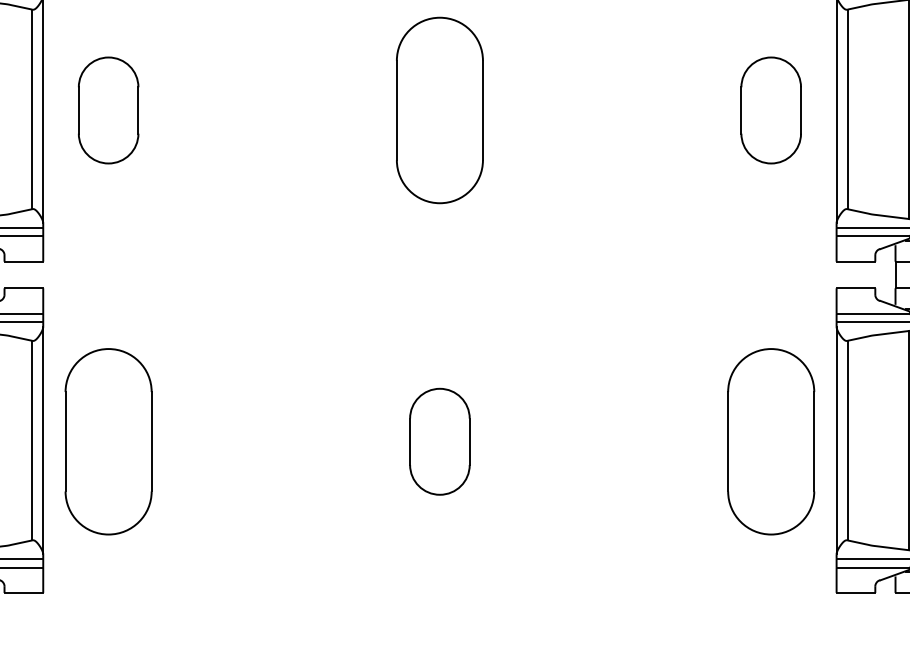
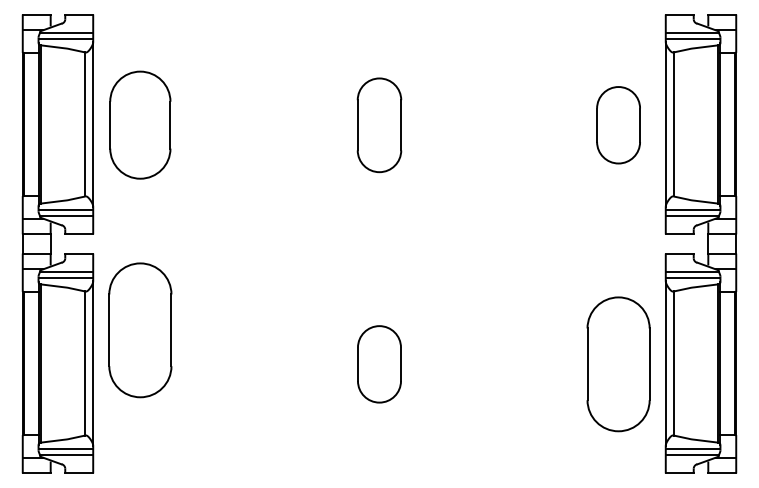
part: (108, 110) -> (140, 125), size x1.4
part: (439, 110) -> (379, 125), size x0.7
part: (108, 441) -> (140, 330), moved

